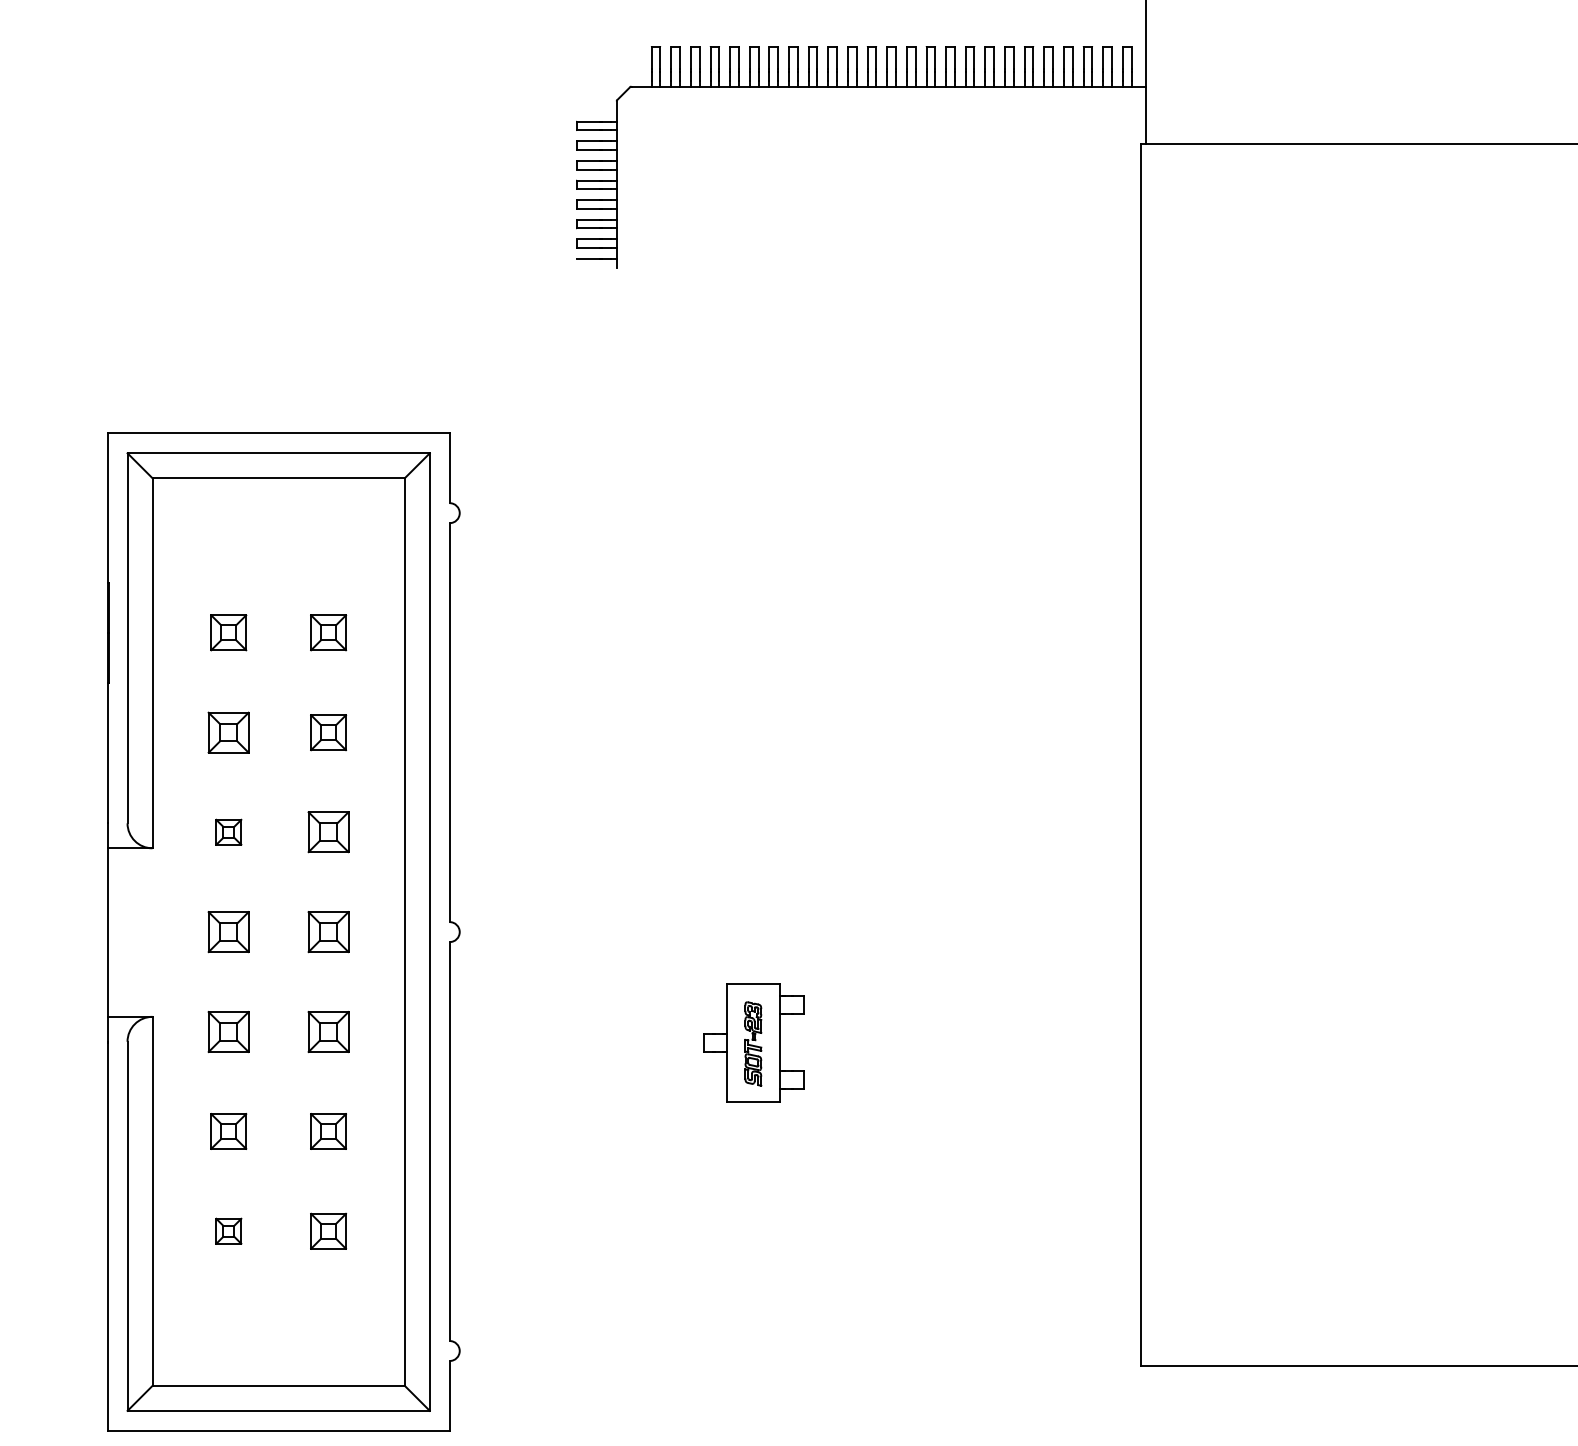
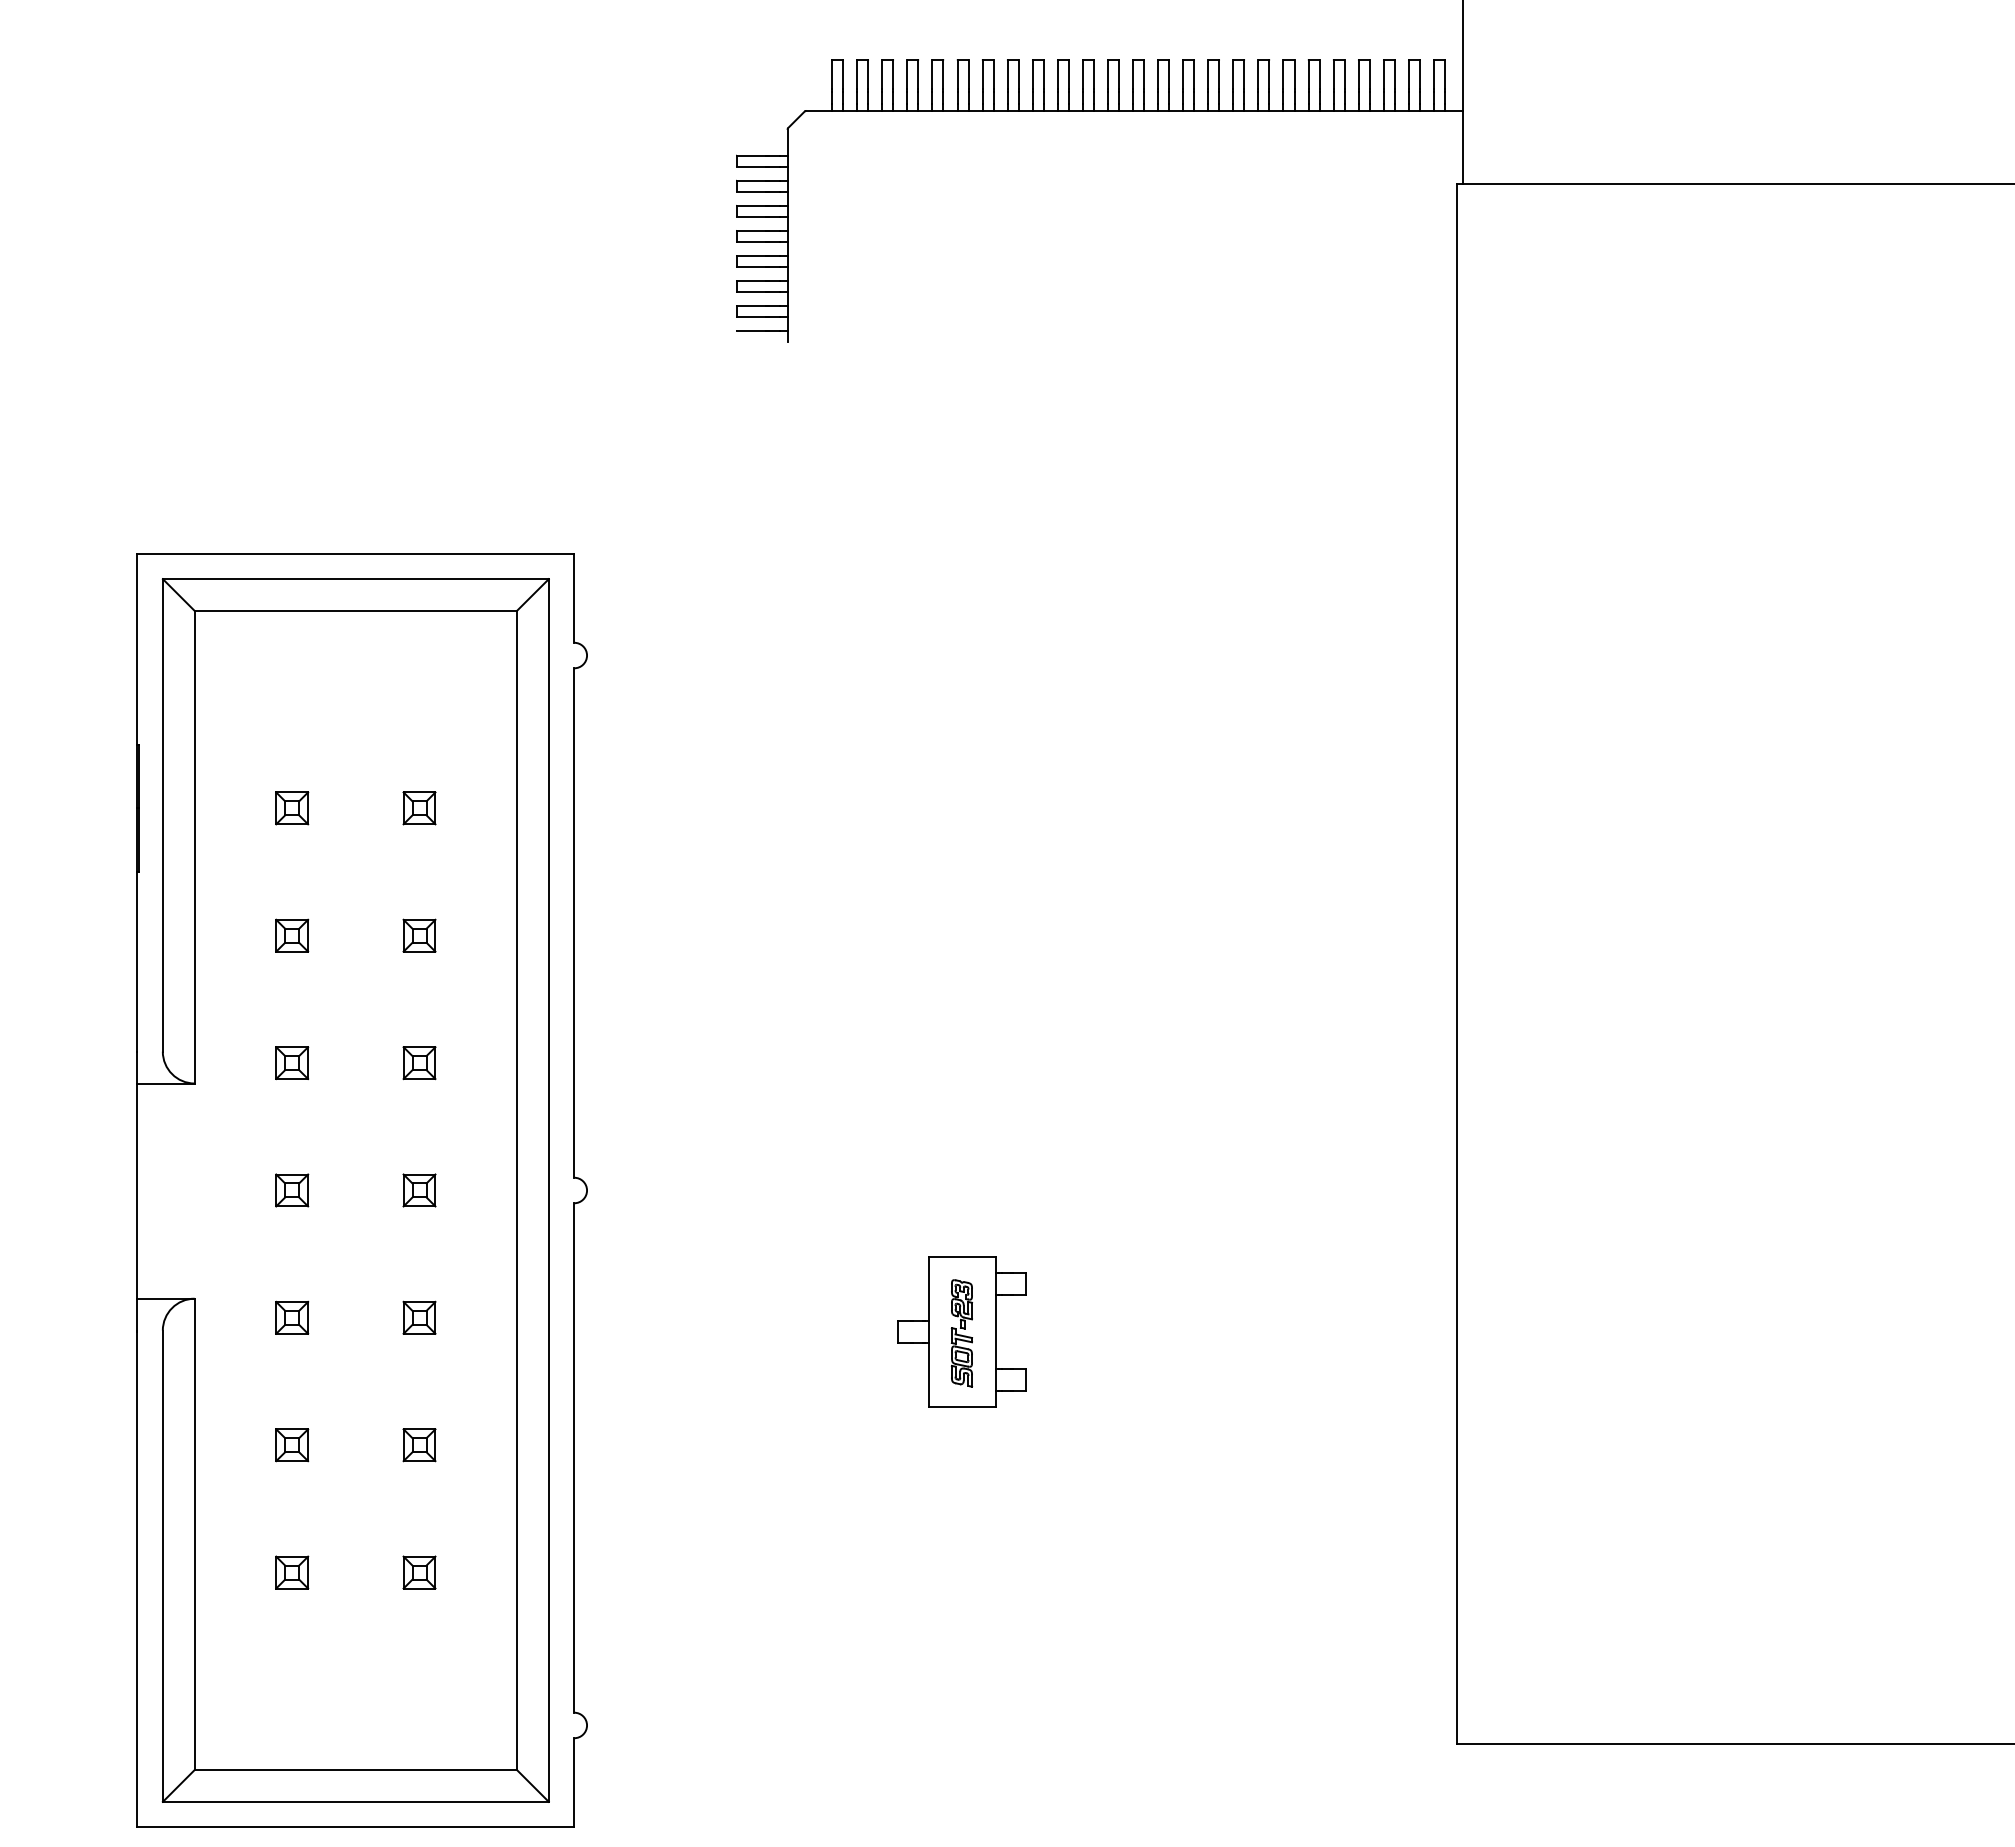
part: (229, 632) -> (292, 808), size x0.71
part: (328, 632) -> (419, 808), size x0.71
part: (229, 732) -> (292, 935), size x0.62
part: (328, 732) -> (419, 935), size x0.71
part: (328, 832) -> (419, 1063), size x0.62
part: (229, 932) -> (292, 1190), size x0.62
part: (328, 932) -> (419, 1190), size x0.62
part: (229, 1031) -> (292, 1317), size x0.62
part: (328, 1031) -> (419, 1317), size x0.62
part: (229, 1131) -> (292, 1445), size x0.71
part: (328, 1131) -> (419, 1445), size x0.71
part: (328, 1231) -> (419, 1572), size x0.71

